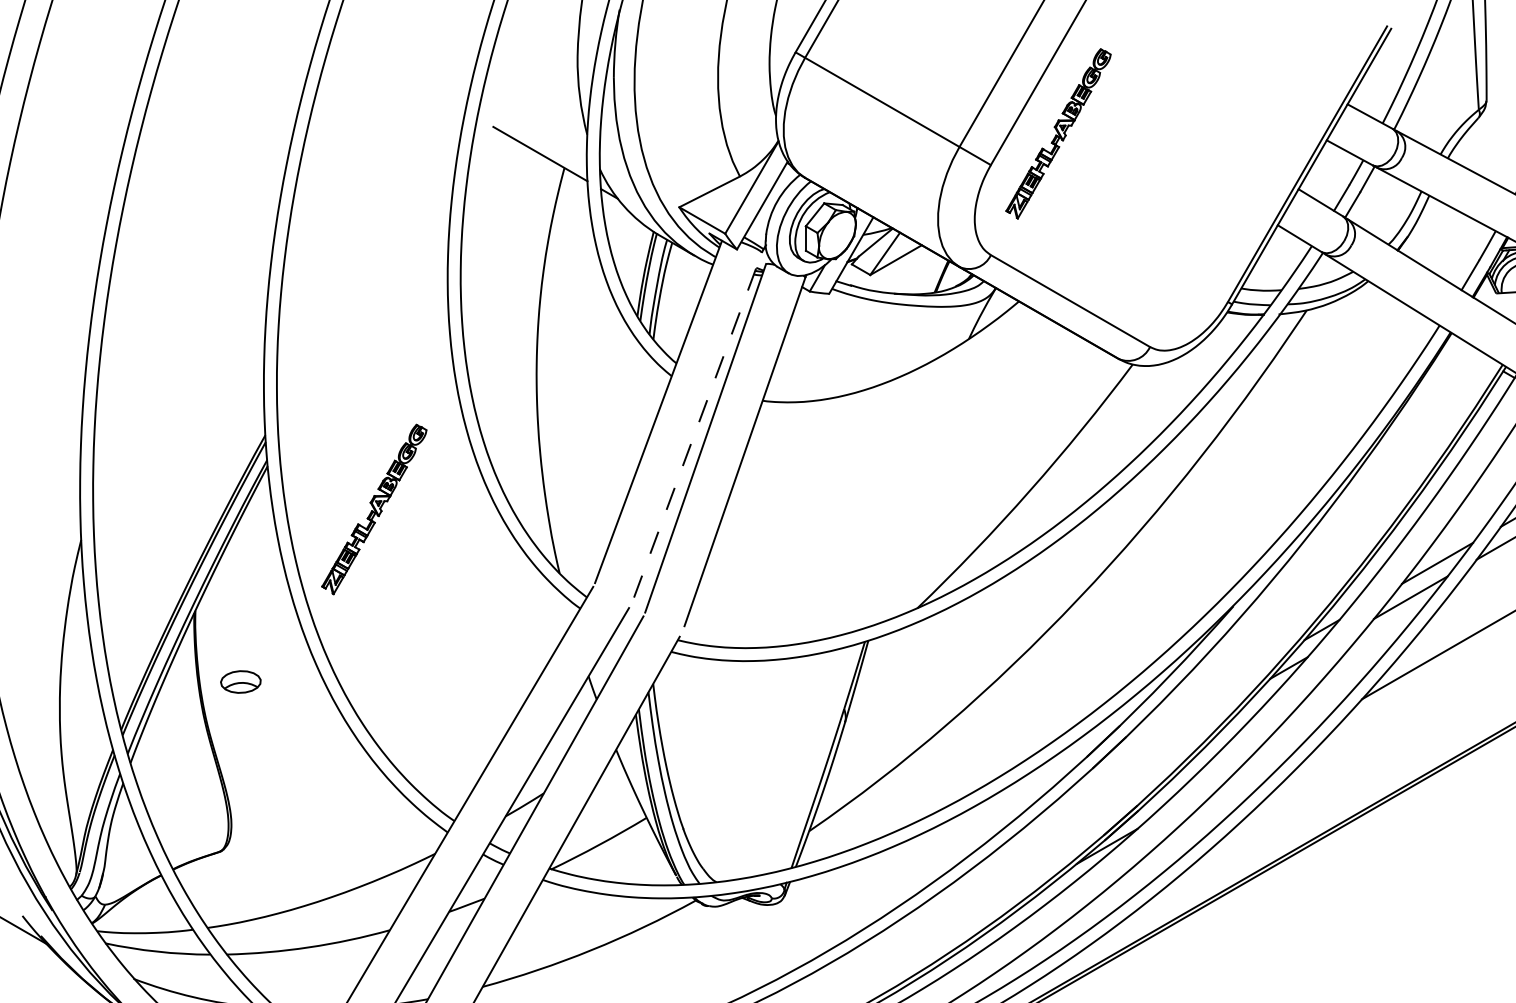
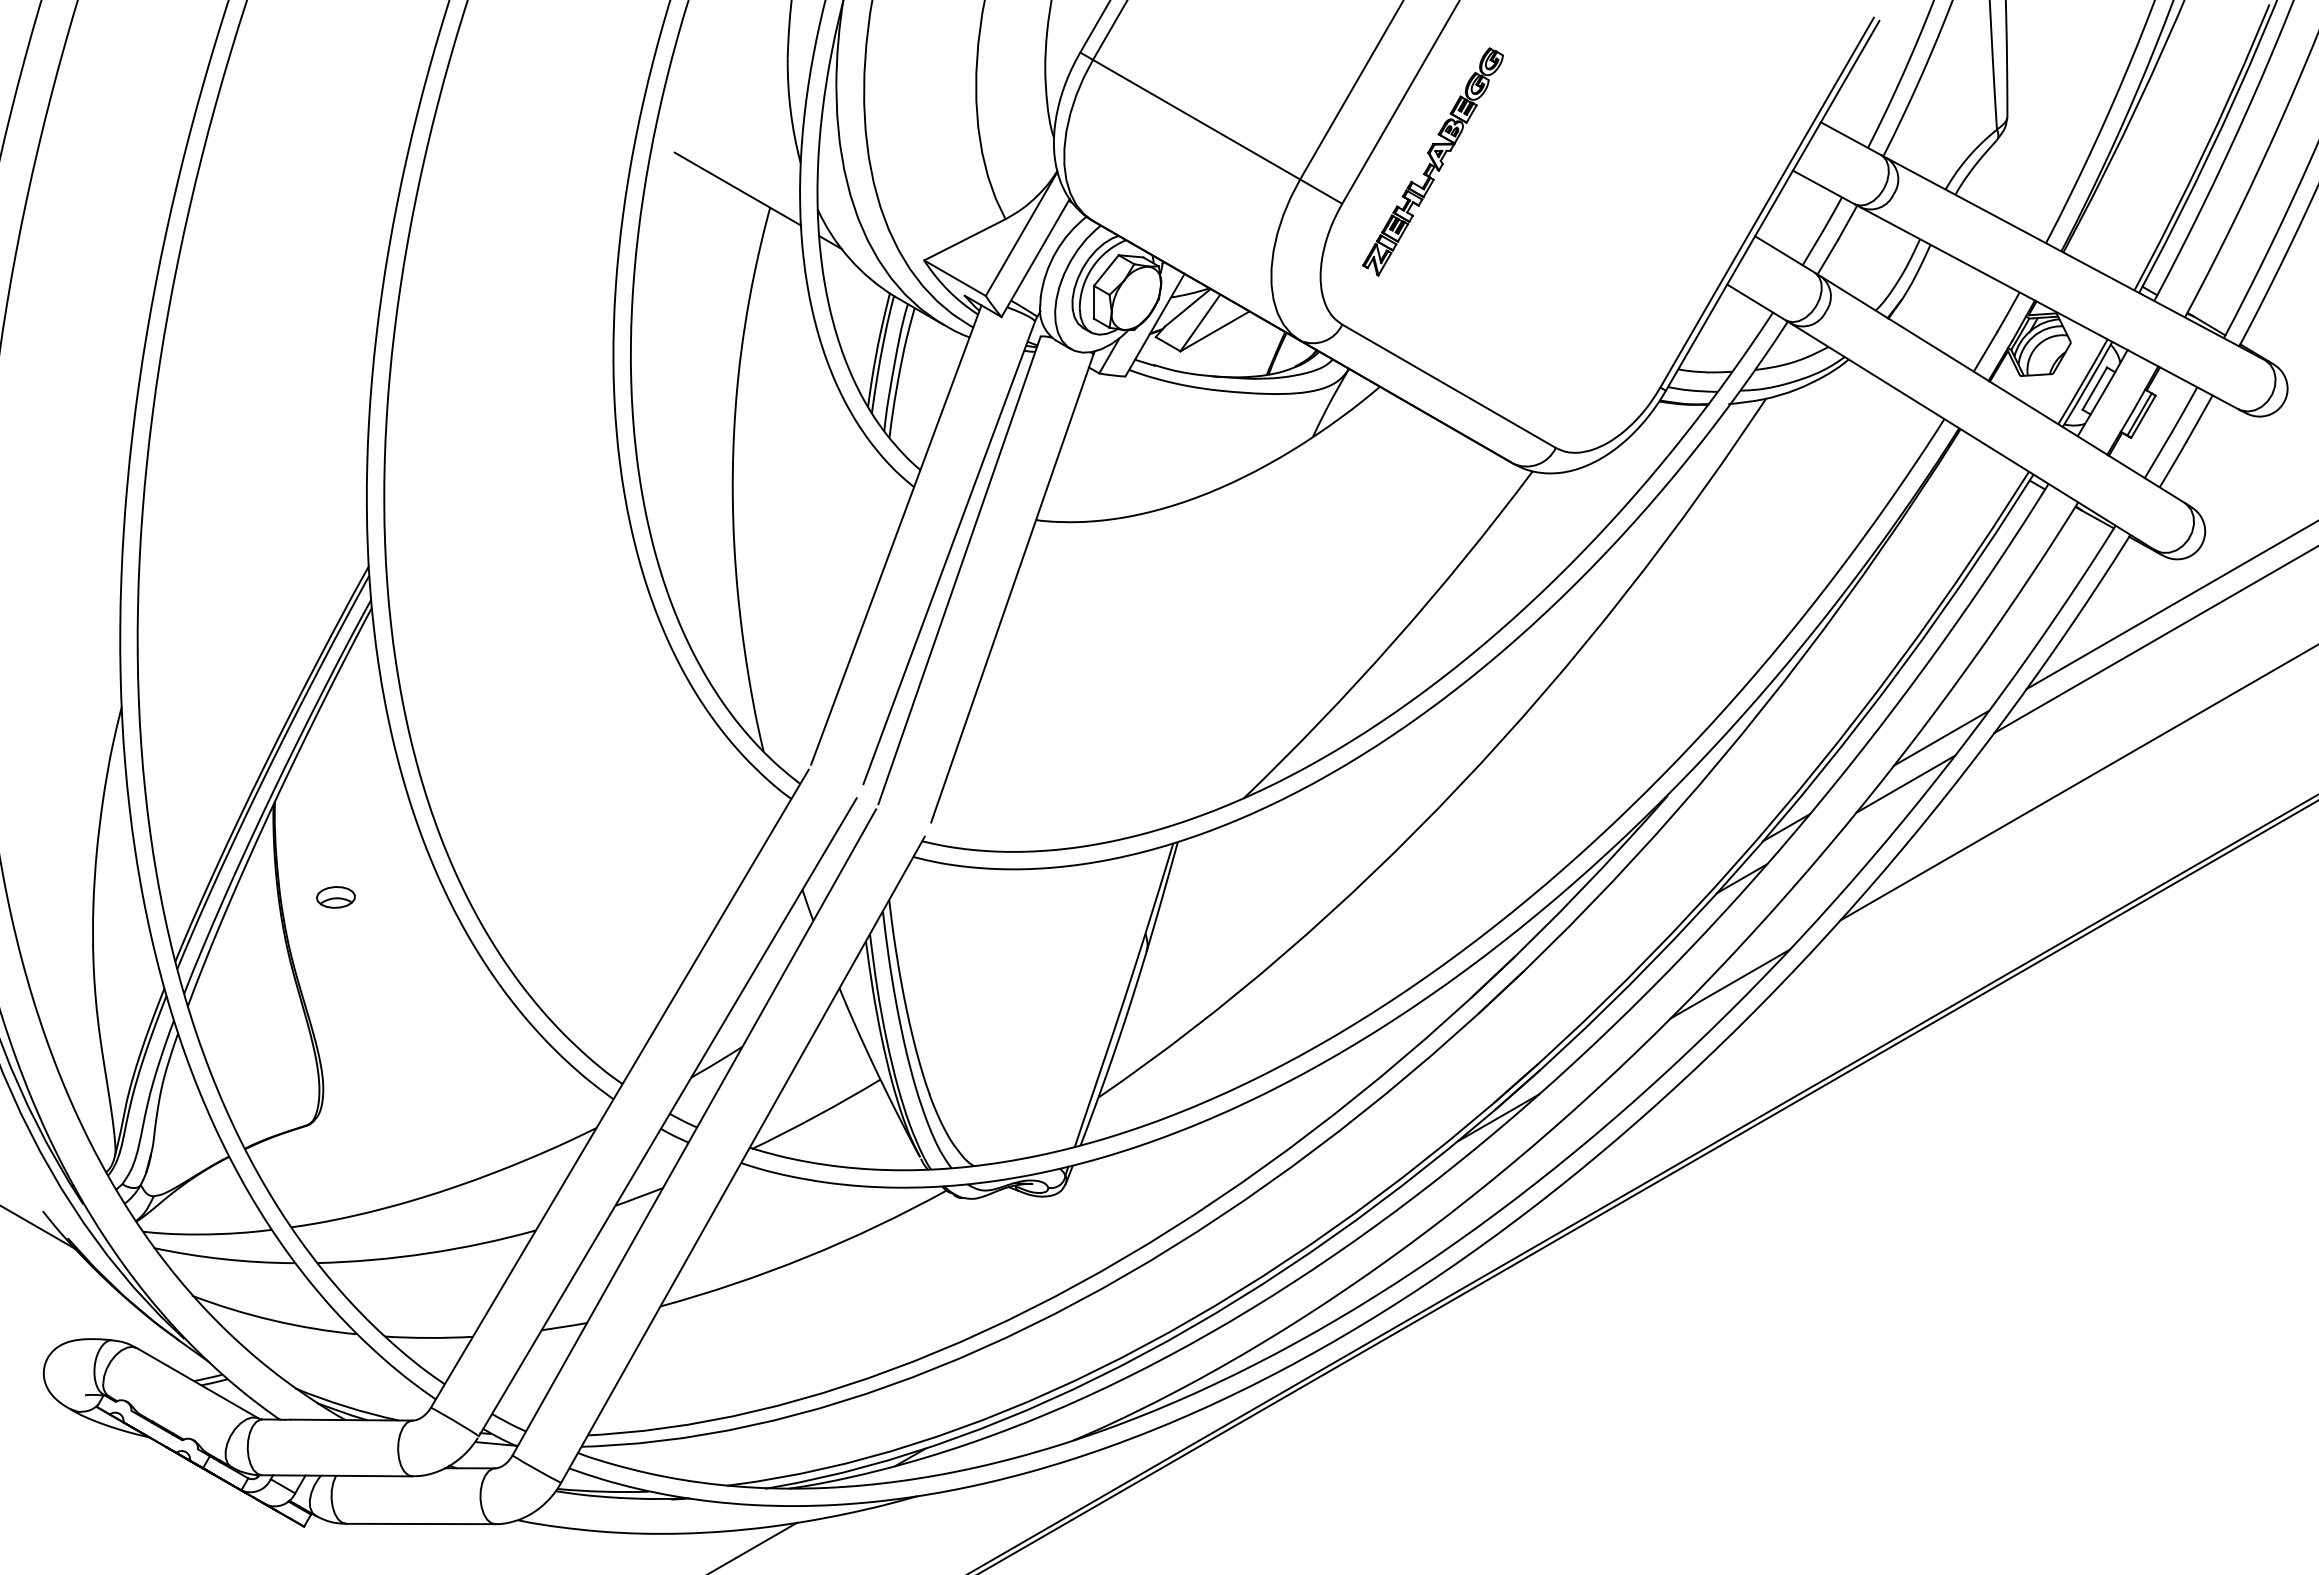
line: (698, 424) -> (949, 552), dashed -> solid
part: (373, 509) -> (514, 665), removed
part: (240, 682) -> (335, 897), size x0.71
line: (1279, 746) -> (1729, 983), added

